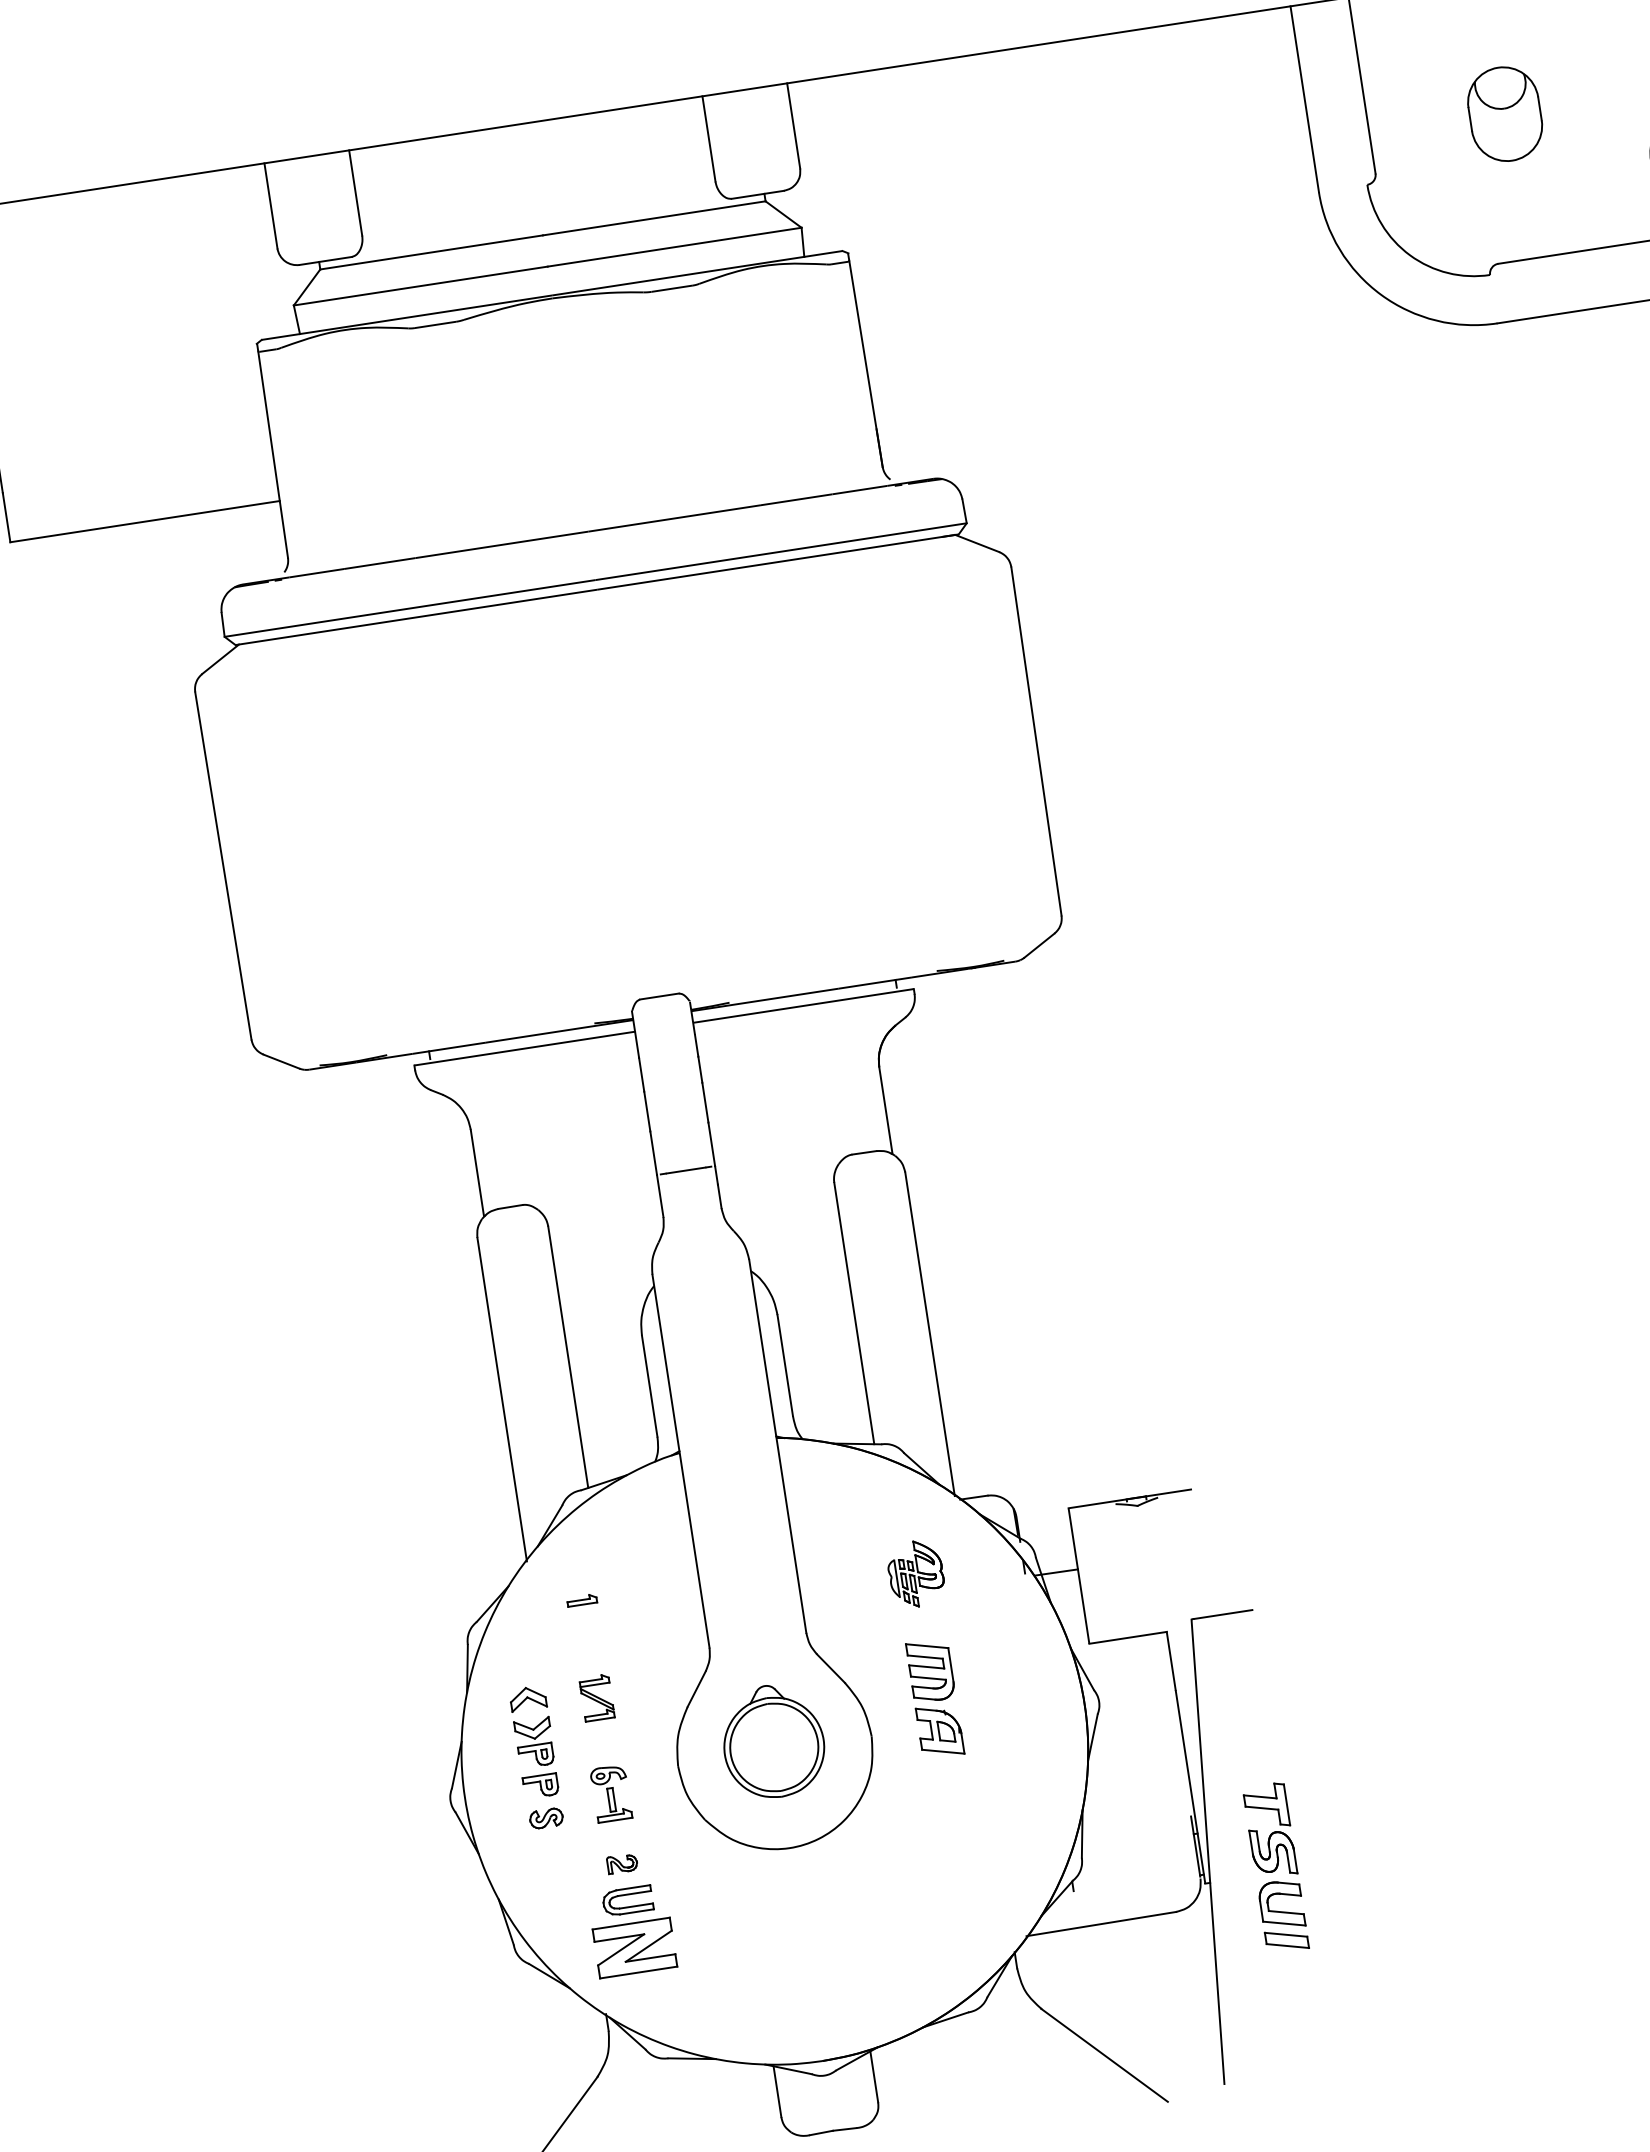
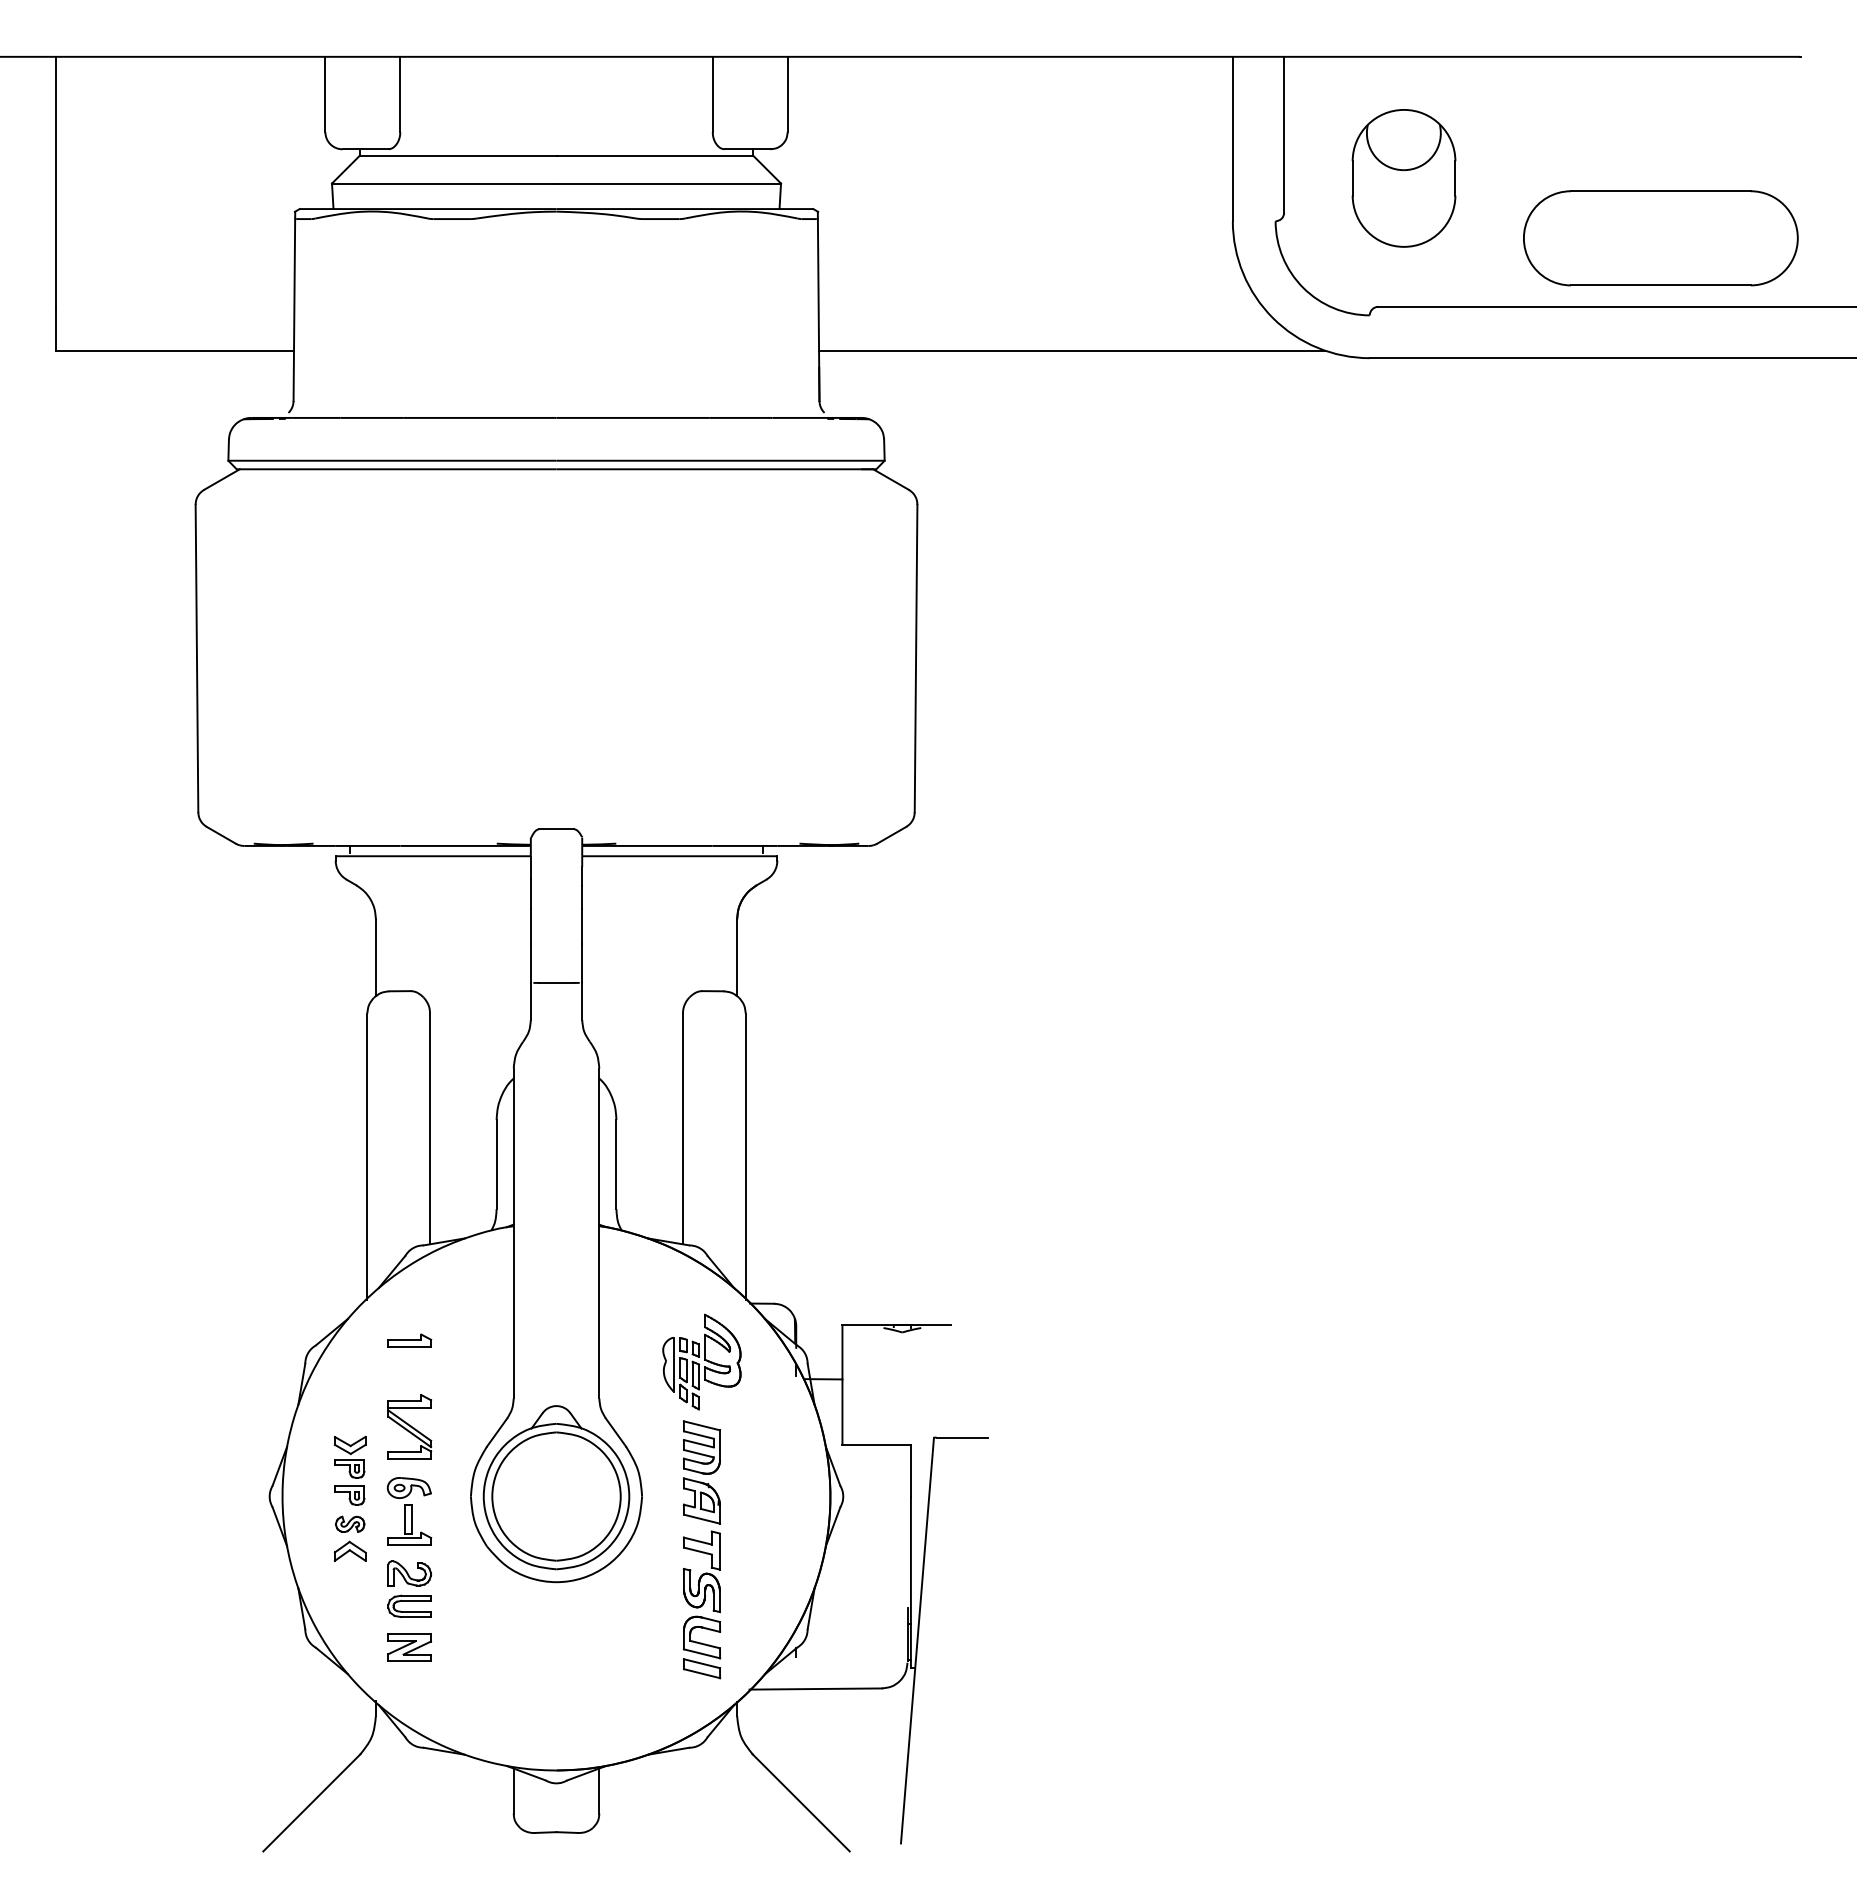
part: (1504, 114) -> (1403, 178), size x1.67
line: (1160, 366) -> (1072, 350), added
part: (915, 1573) -> (701, 1361), size x1.67
part: (581, 1600) -> (409, 1340), size x1.67
part: (527, 1697) -> (349, 1550), moved
part: (596, 1697) -> (409, 1426), size x1.67
part: (773, 1741) -> (556, 1487), size x1.67
part: (611, 1793) -> (409, 1511), size x1.43
part: (621, 1863) -> (409, 1573), size x1.67
part: (1275, 1867) -> (701, 1604), moved
part: (634, 1947) -> (409, 1647), size x0.62

